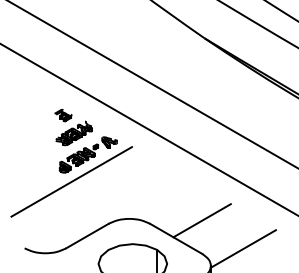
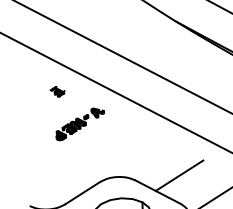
part: (73, 133) -> (66, 106), removed
line: (71, 181) -> (66, 147), removed

